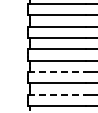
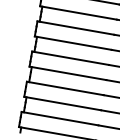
line: (56, 71) -> (65, 87), dashed -> solid
line: (56, 94) -> (59, 118), dashed -> solid

